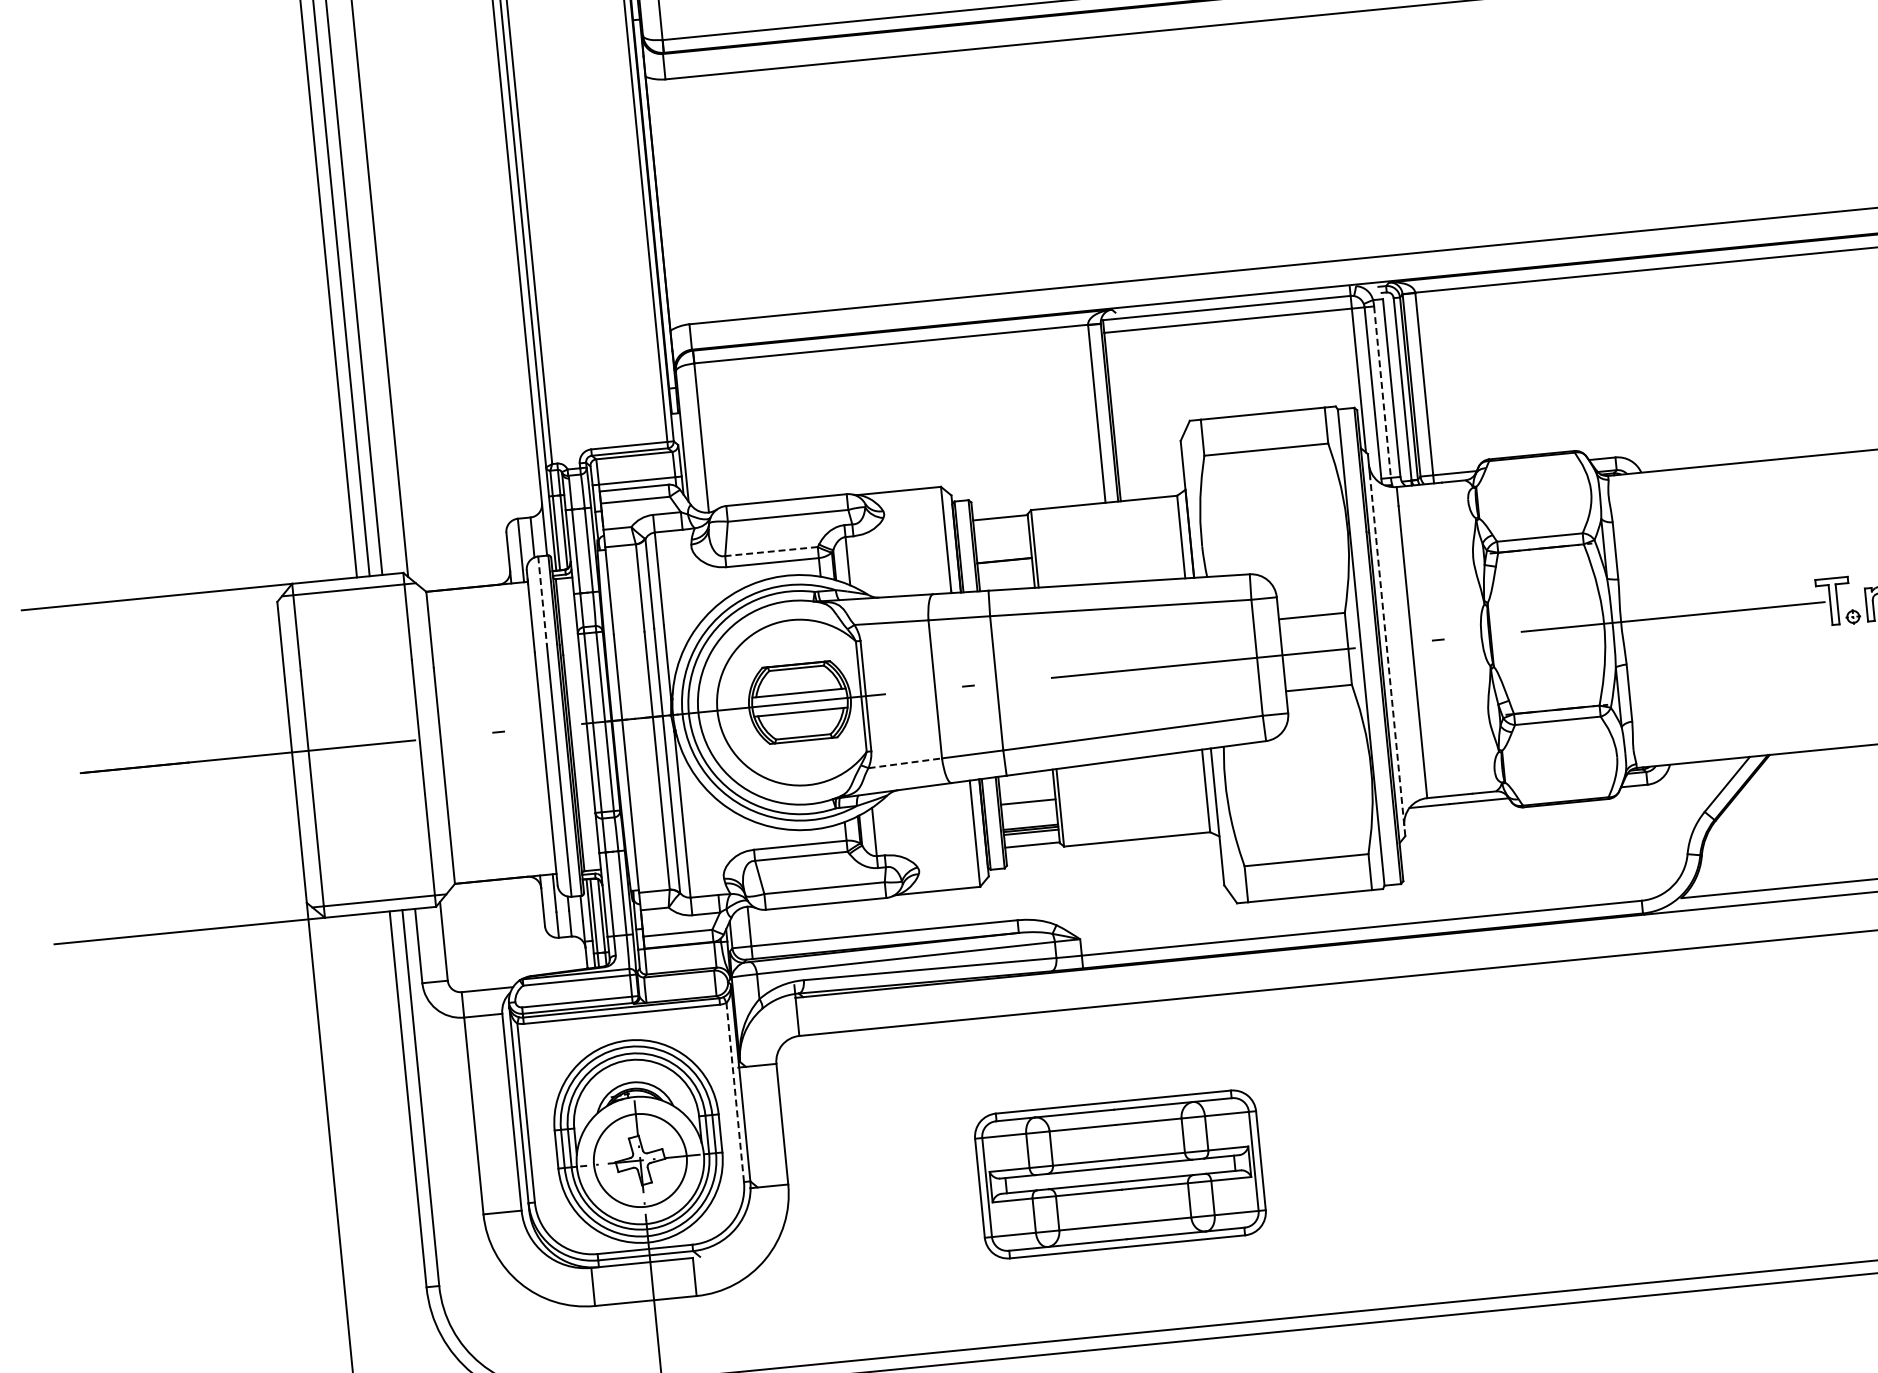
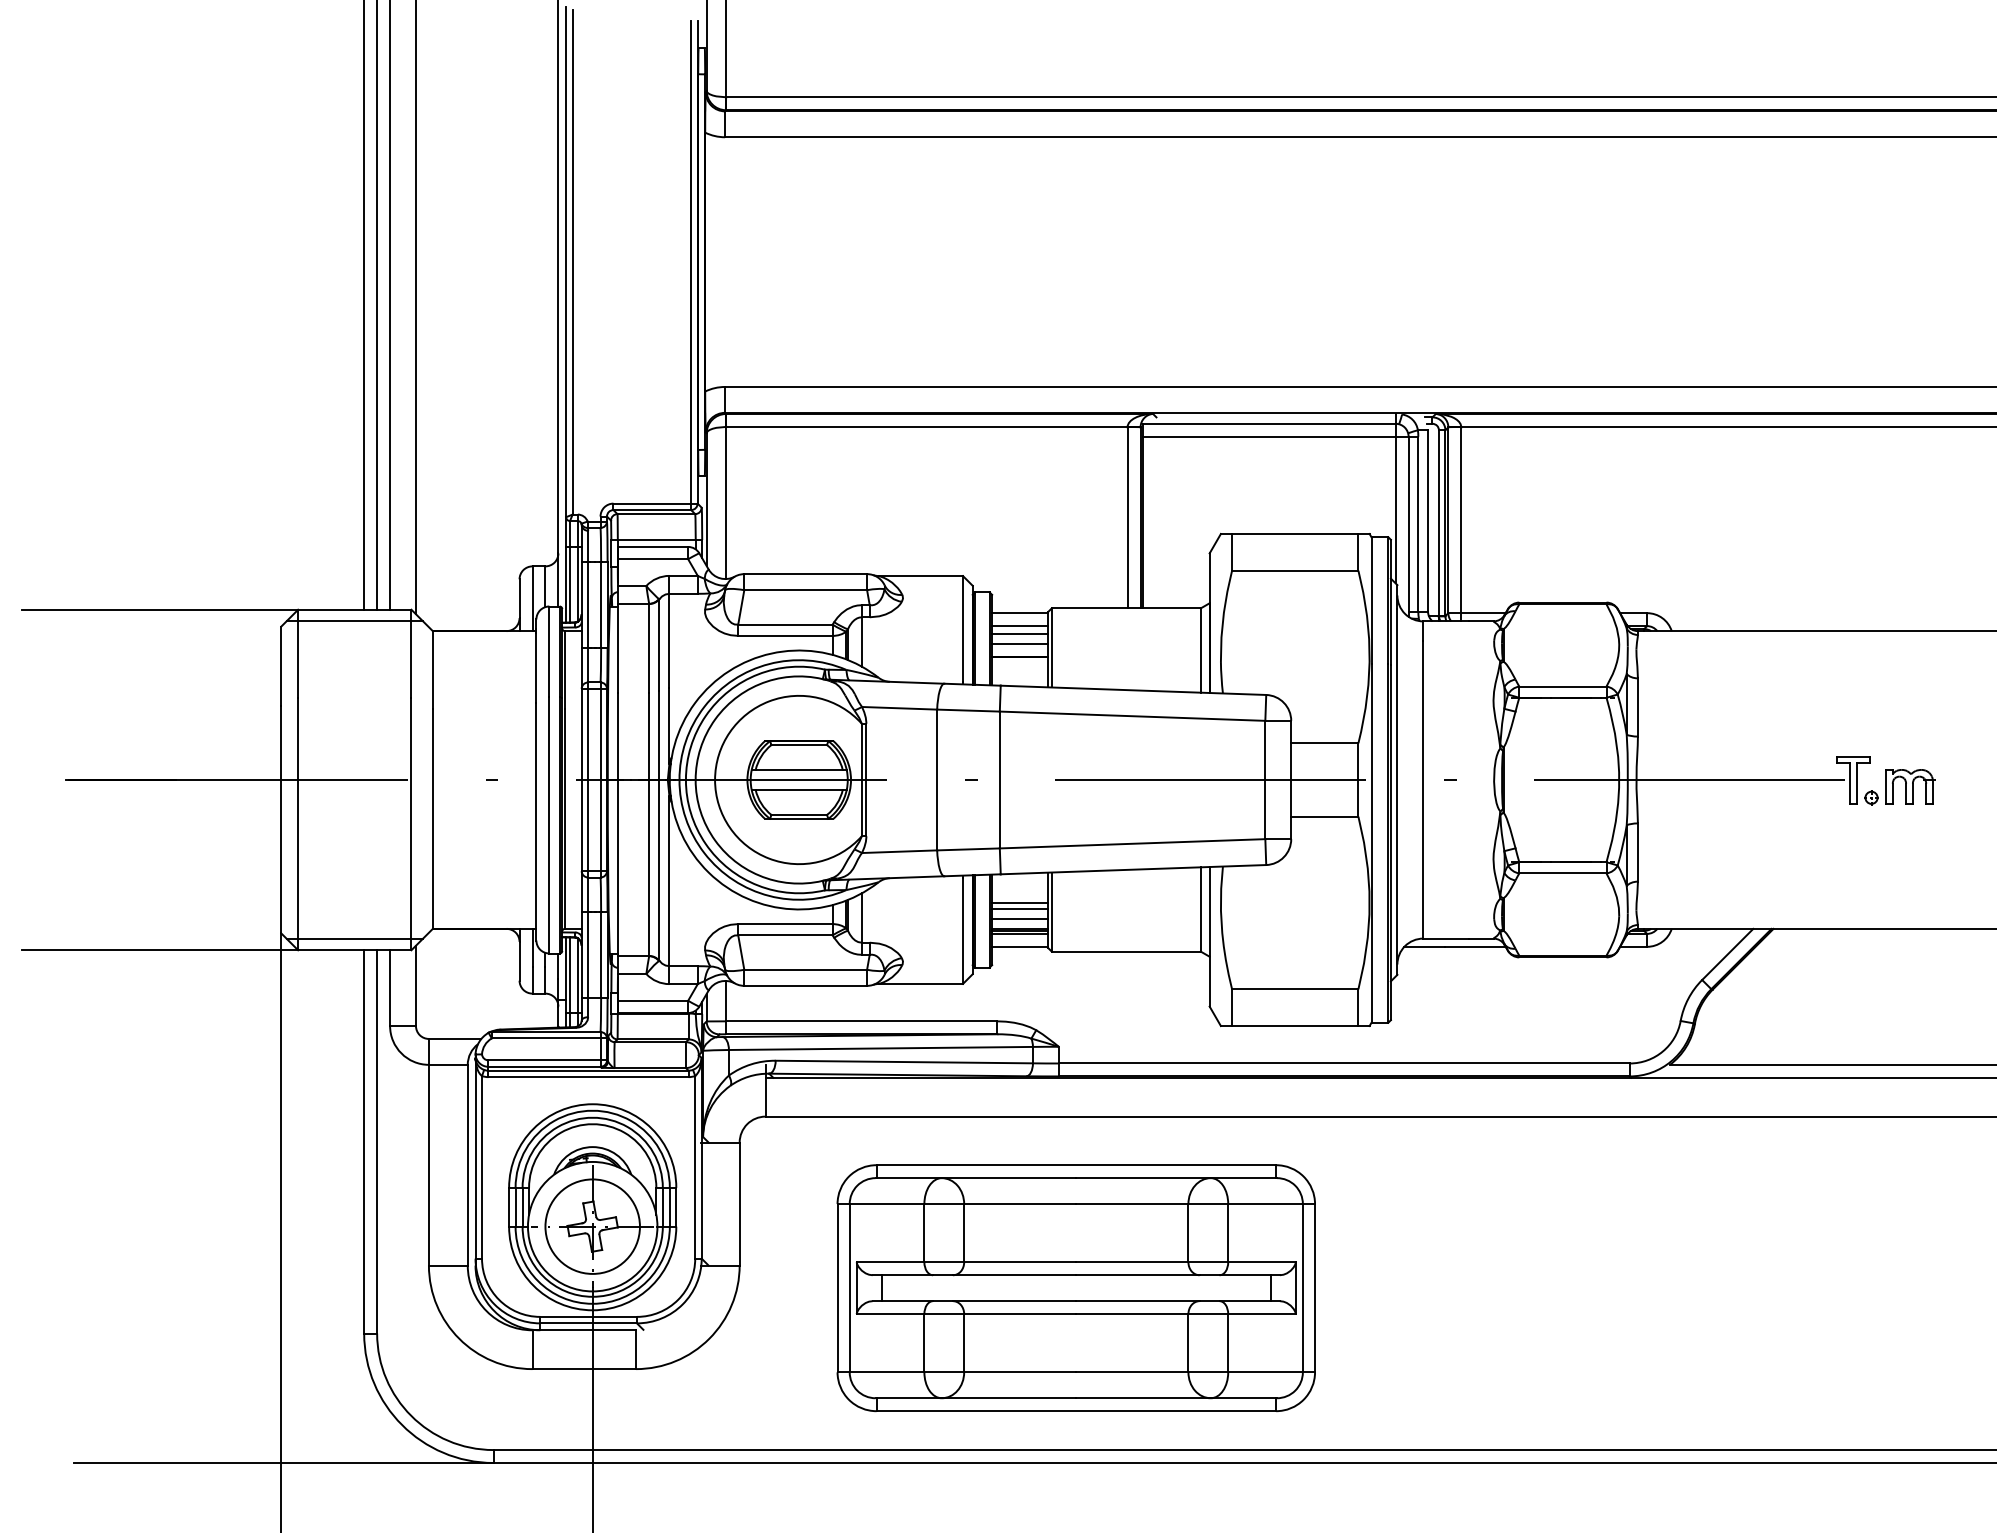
line: (1382, 392) -> (1418, 524), dashed -> solid
line: (1001, 530) -> (1019, 626), added
line: (1002, 538) -> (1019, 634), added
line: (1002, 547) -> (1019, 643), added
line: (770, 551) -> (784, 624), dashed -> solid
line: (542, 601) -> (549, 652), dashed -> solid
line: (1387, 656) -> (1397, 791), dashed -> solid
line: (905, 763) -> (899, 851), dashed -> solid
line: (1028, 808) -> (1019, 909), added
line: (1029, 818) -> (1019, 919), added
line: (735, 1091) -> (695, 1166), dashed -> solid
part: (1119, 1174) -> (1075, 1288), size x1.67

